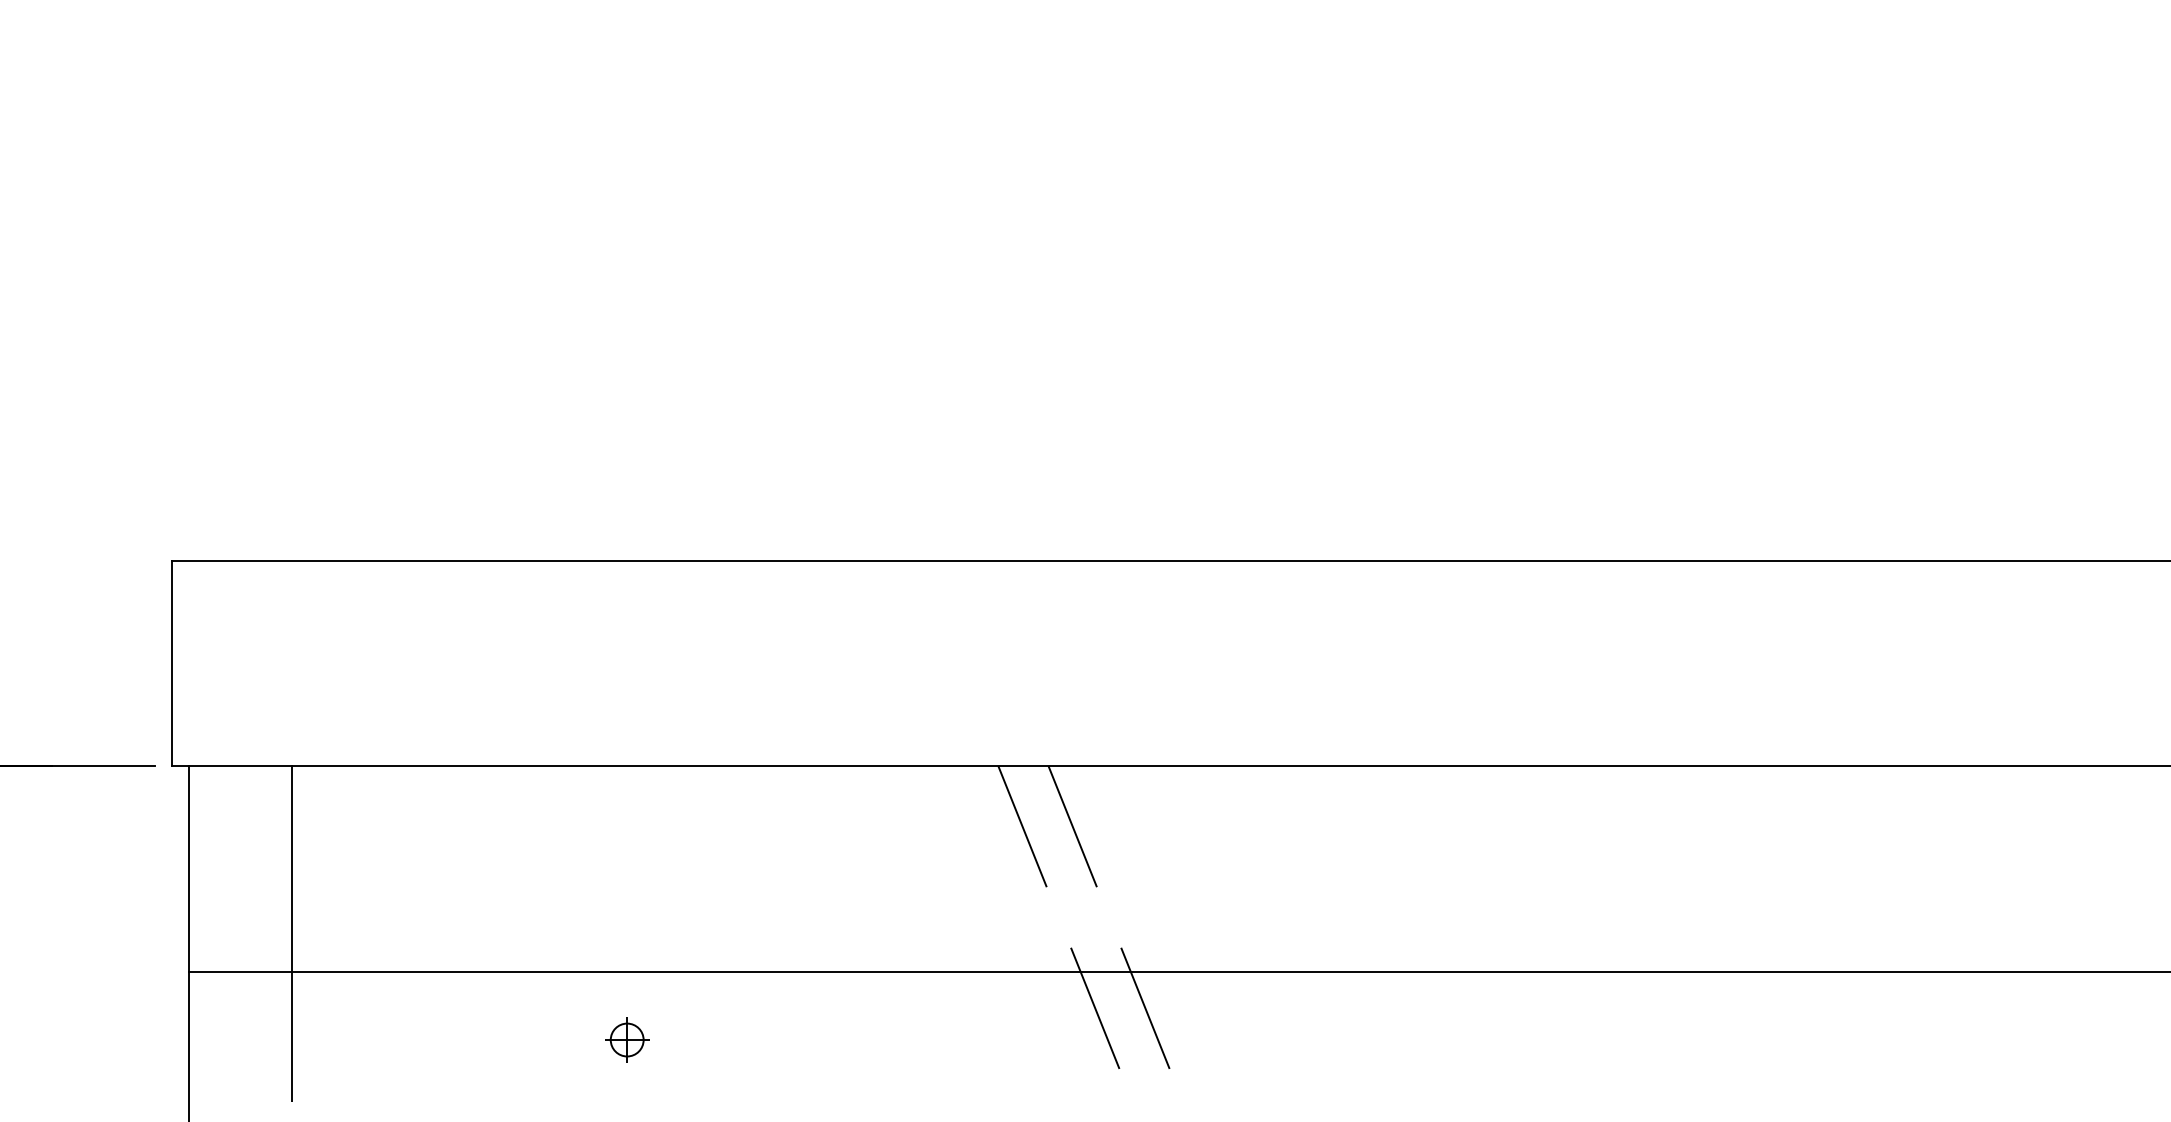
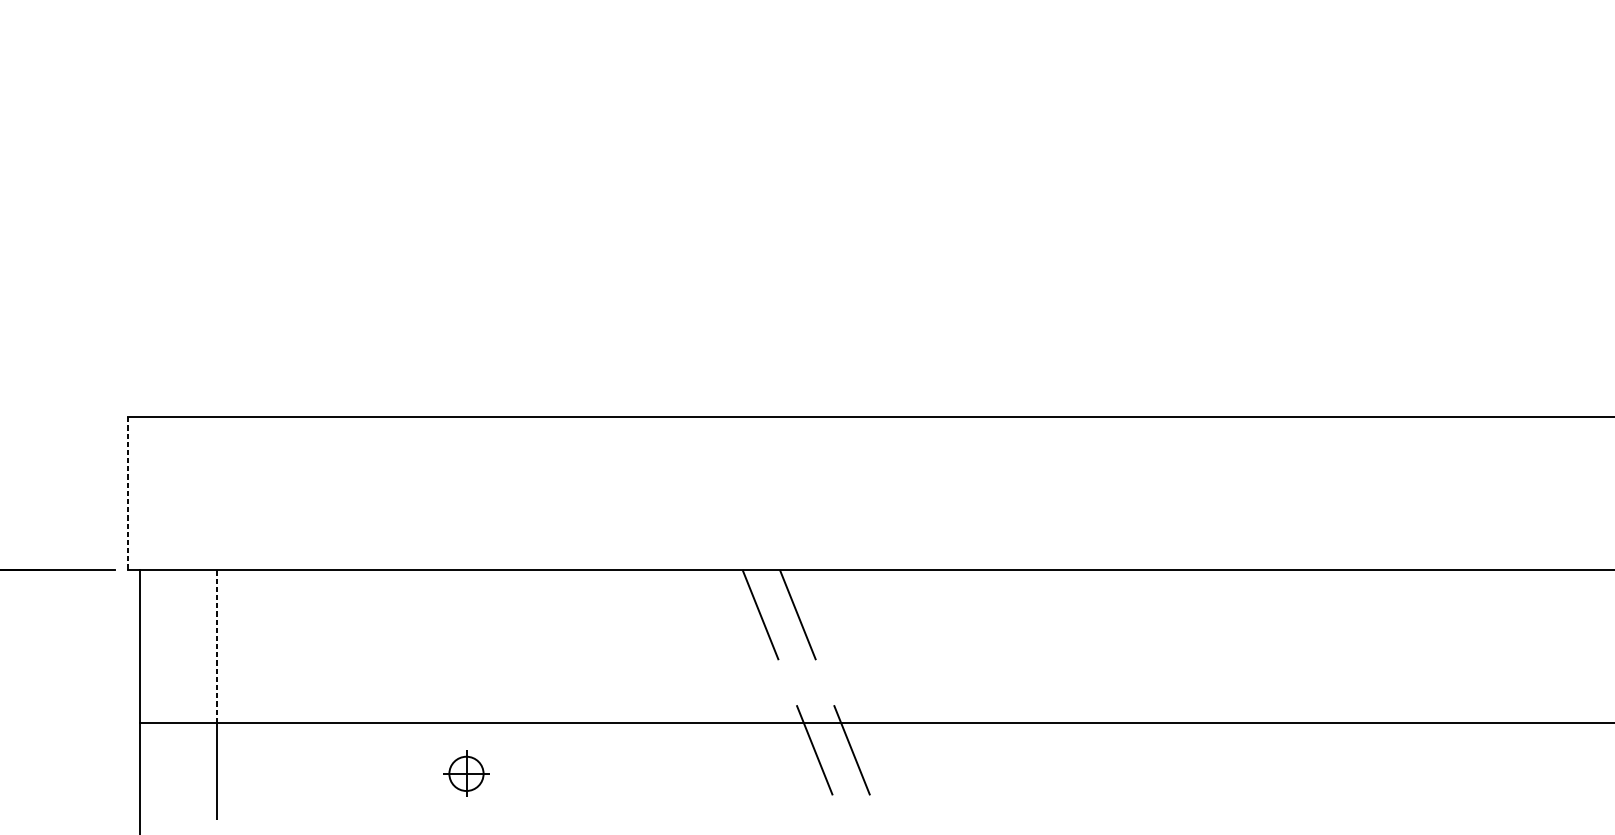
line: (171, 663) -> (127, 493), solid -> dashed
line: (291, 868) -> (216, 646), solid -> dashed
part: (627, 1039) -> (466, 773), size x1.4

